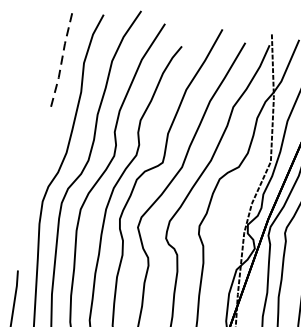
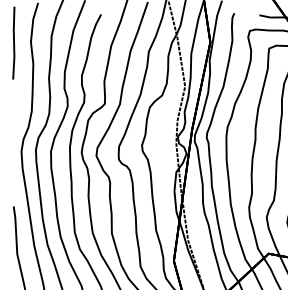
line: (62, 60) -> (14, 43), dashed -> solid

